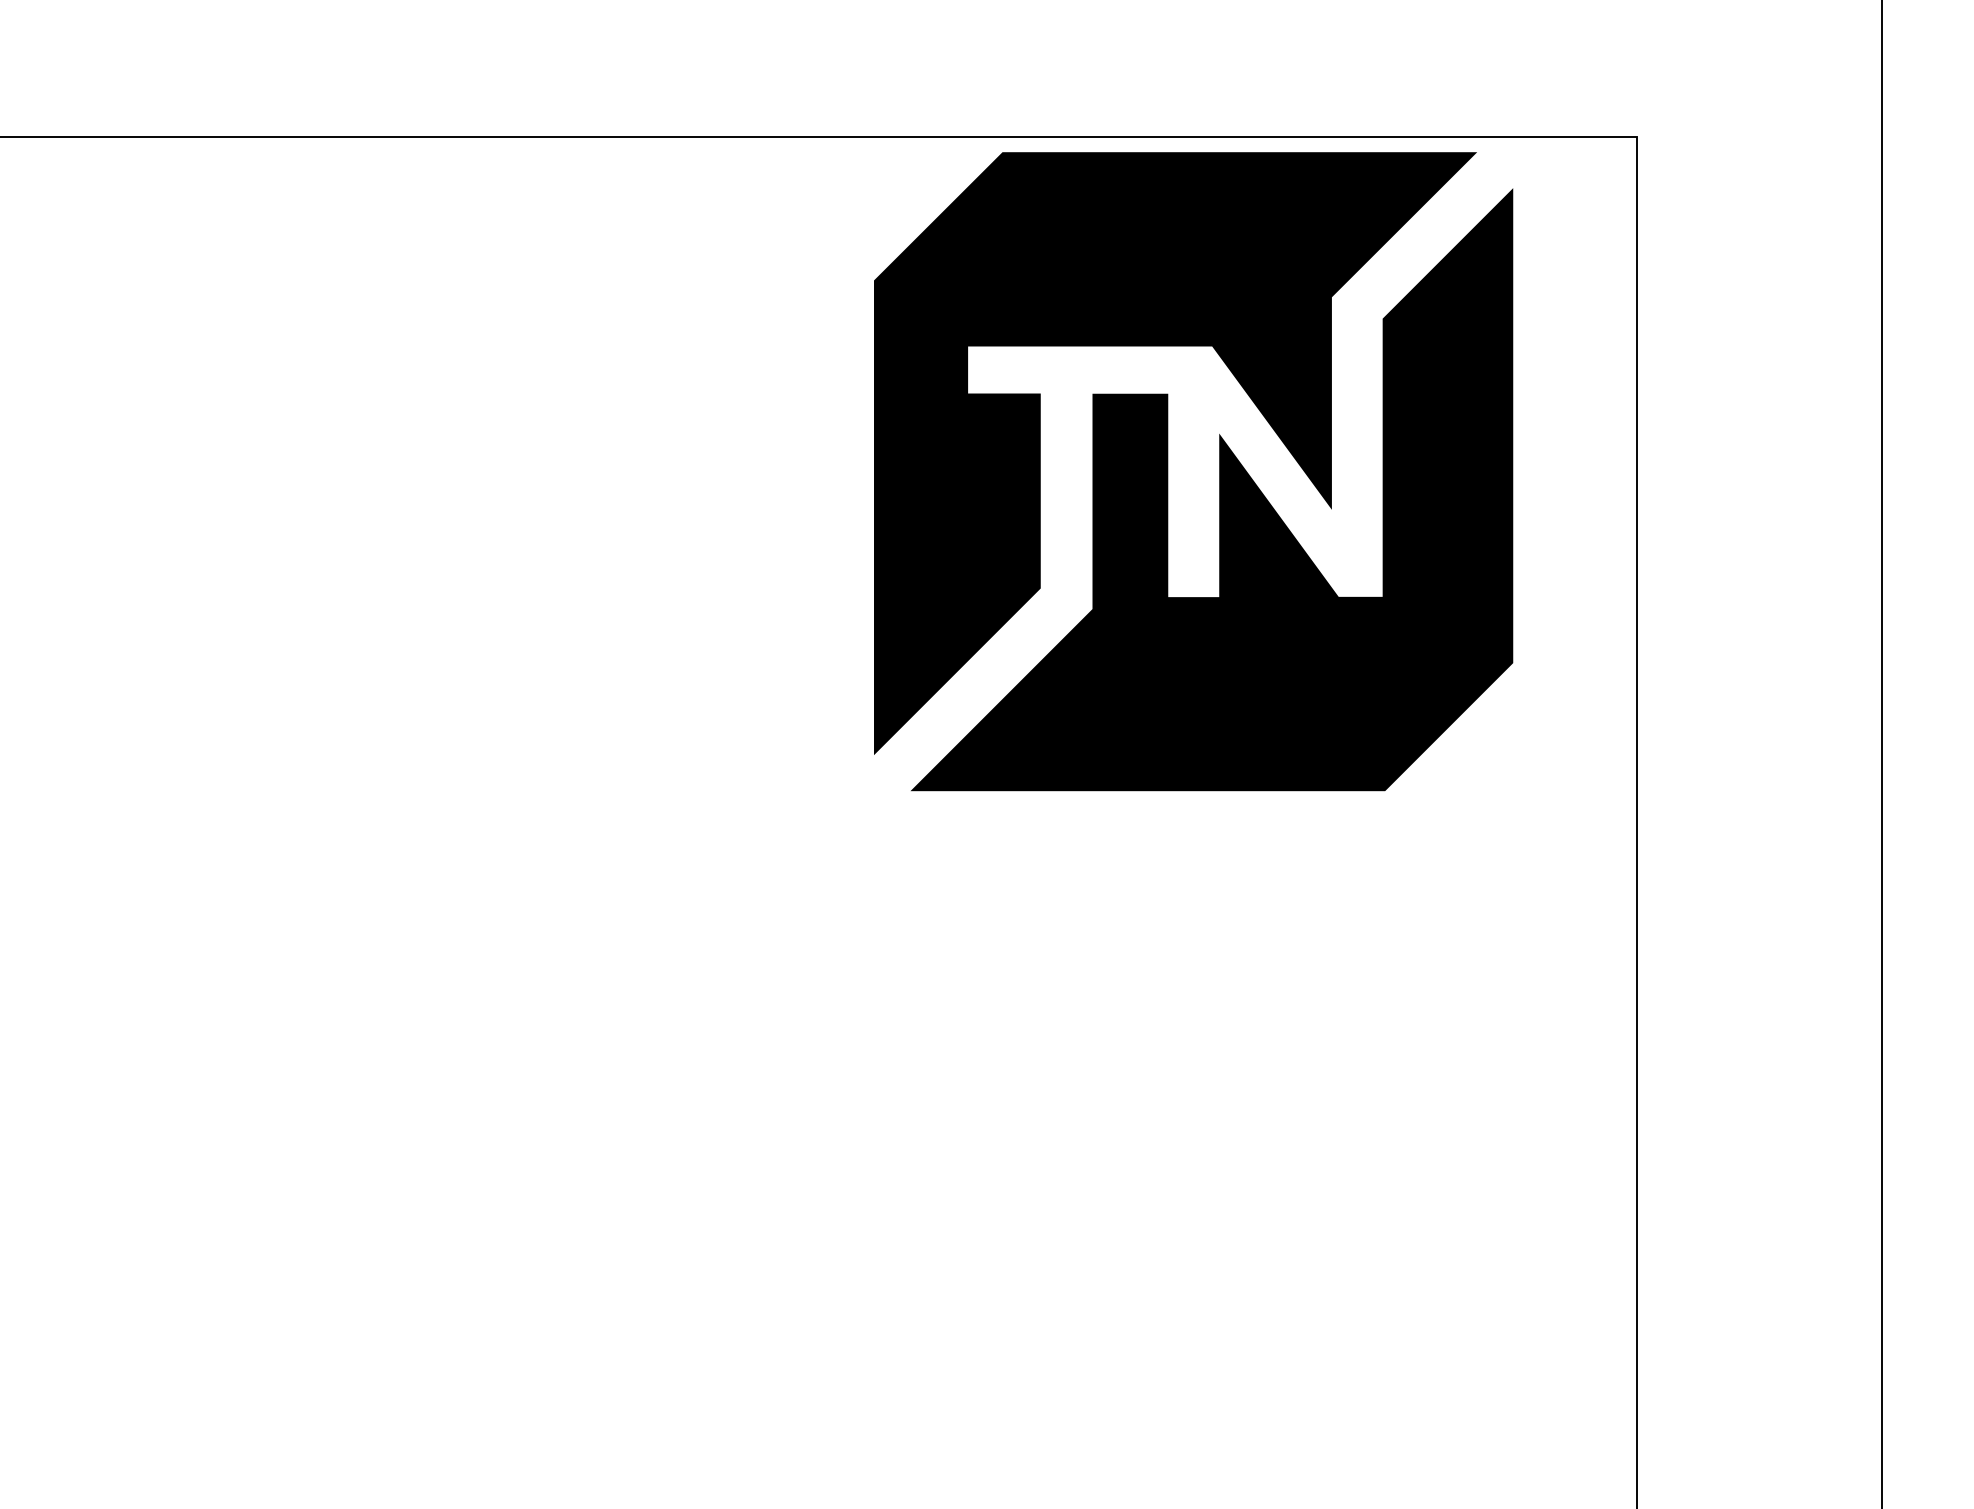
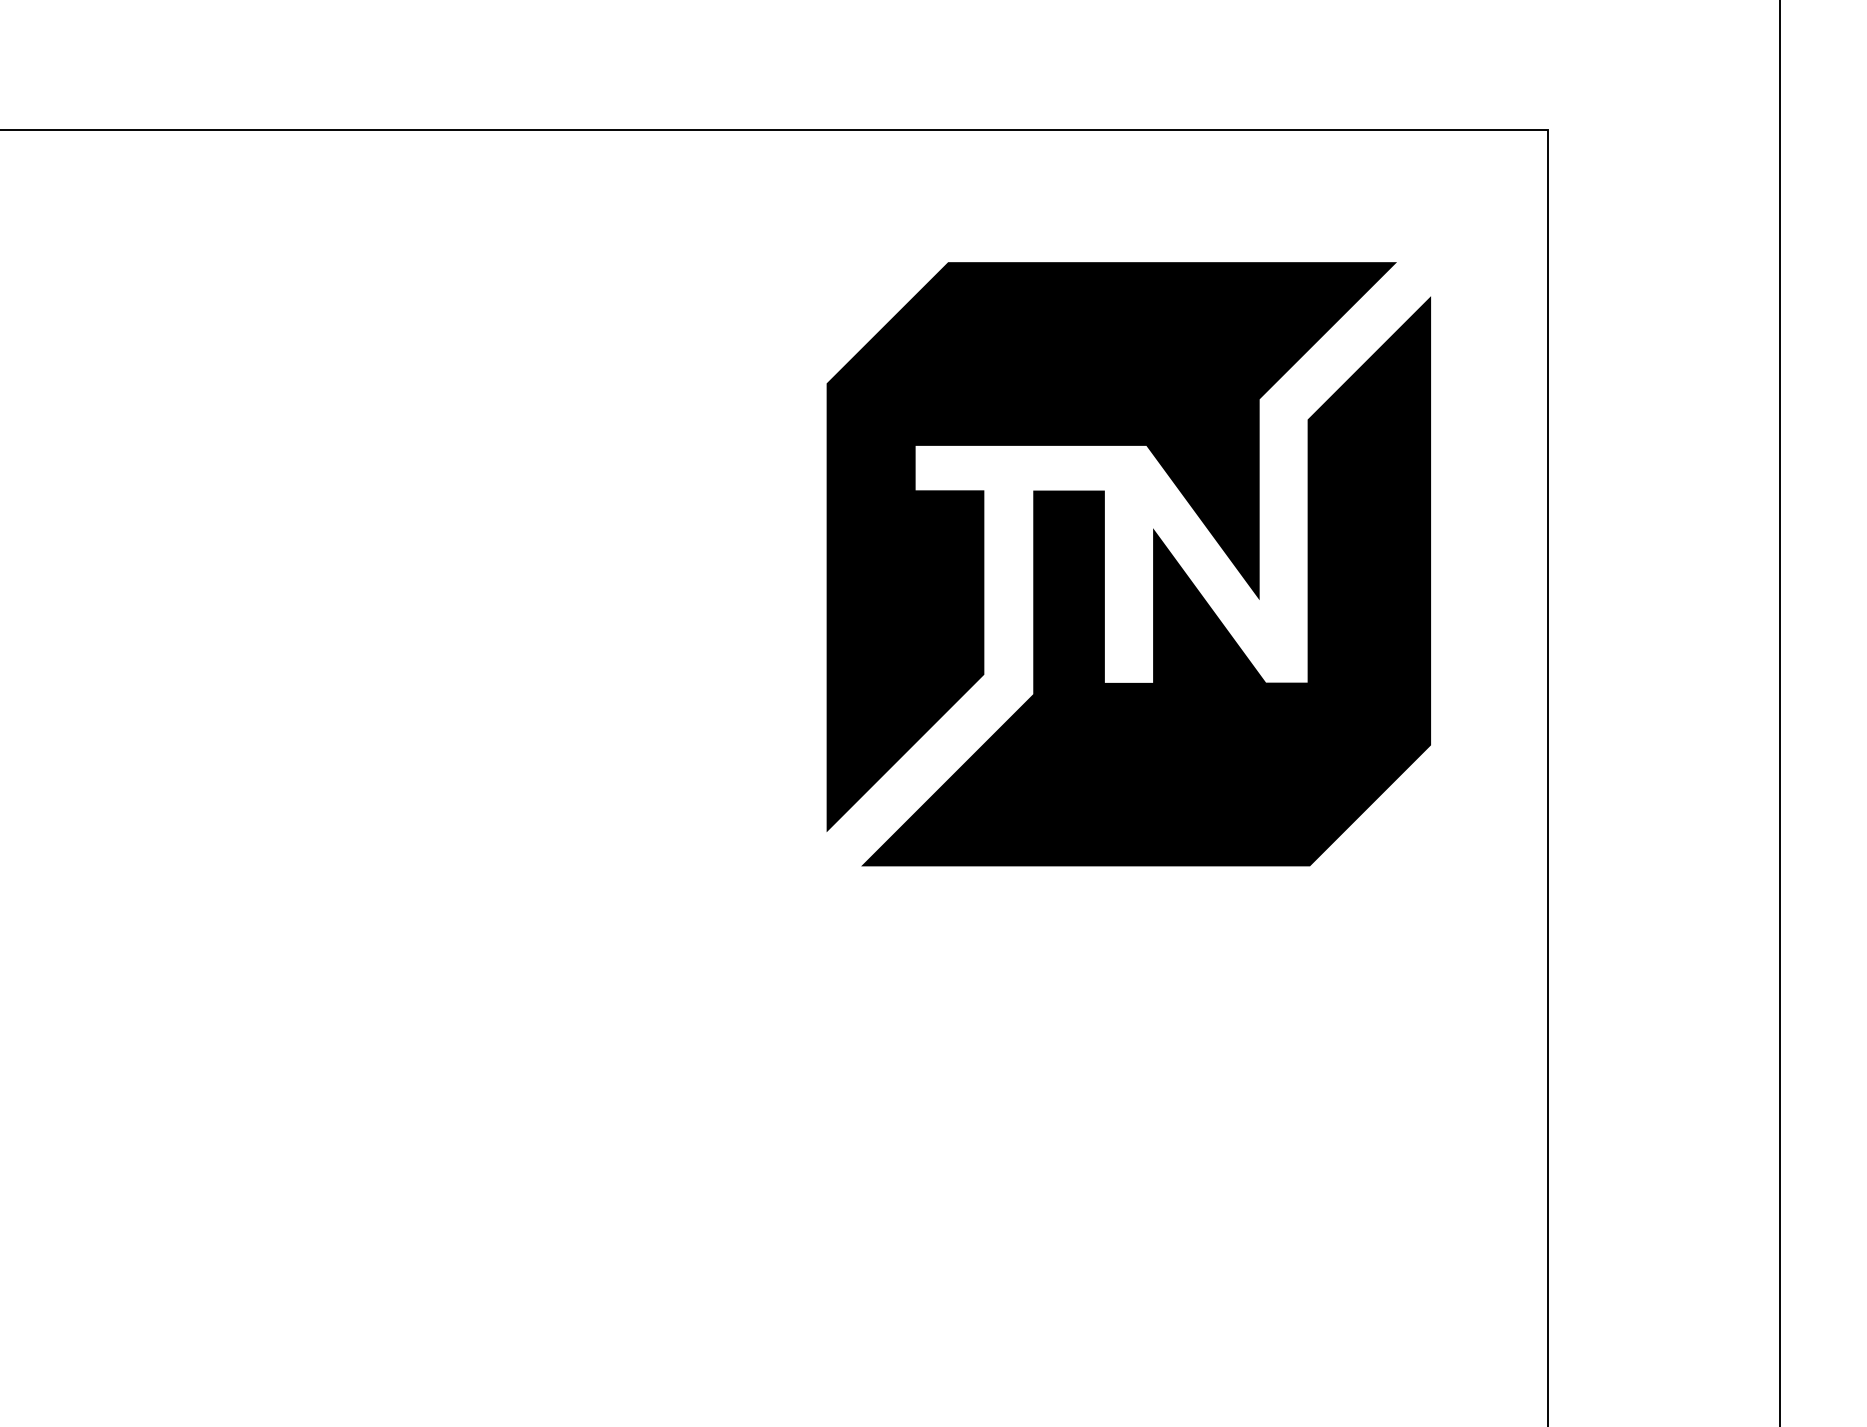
part: (1168, 471) -> (1105, 564), moved

